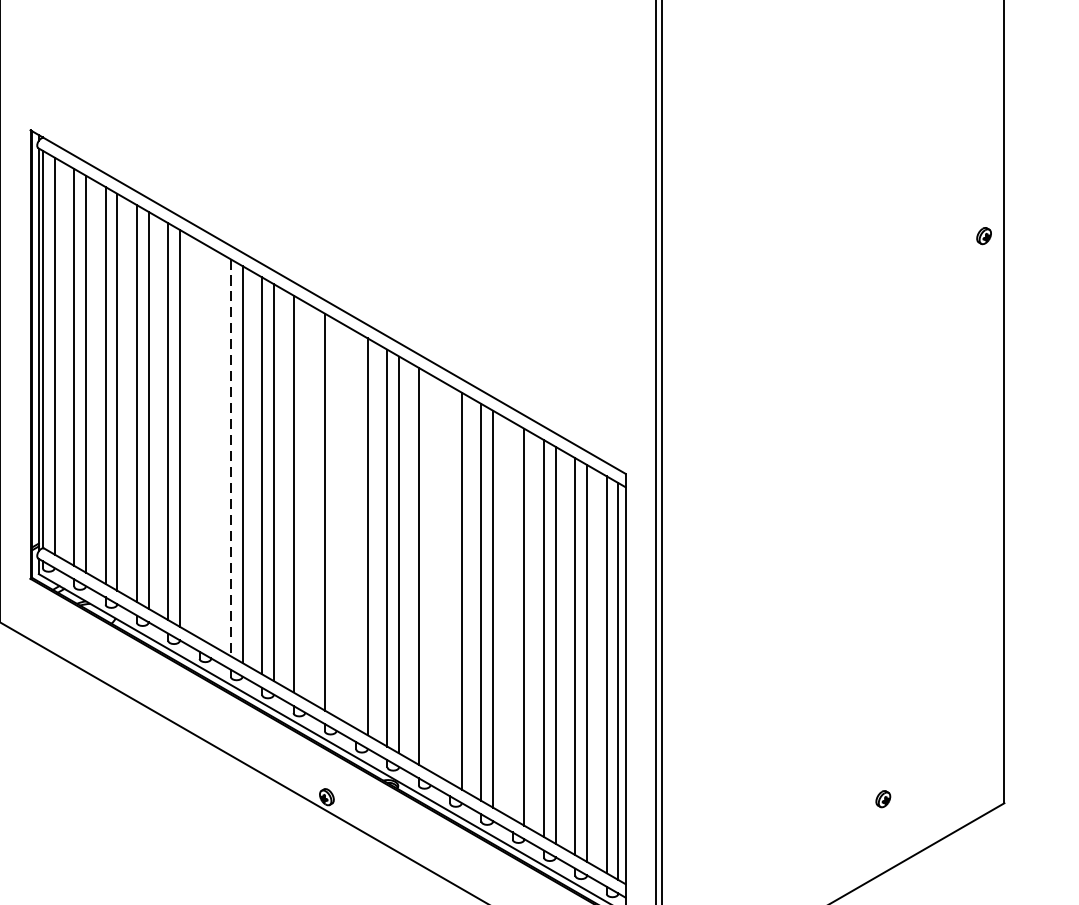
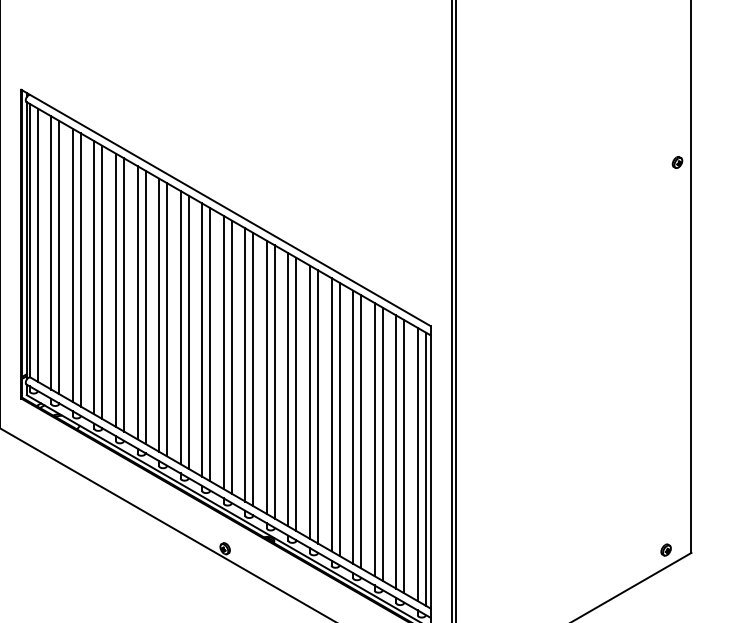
line: (199, 439) -> (137, 302), added
line: (211, 445) -> (145, 306), added
line: (231, 458) -> (159, 315), dashed -> solid
line: (305, 500) -> (210, 344), added
line: (336, 517) -> (231, 356), added
line: (356, 529) -> (245, 364), added
line: (430, 573) -> (296, 394), added
line: (449, 583) -> (309, 401), added
line: (513, 619) -> (353, 426), added
part: (882, 798) -> (665, 549), moved

